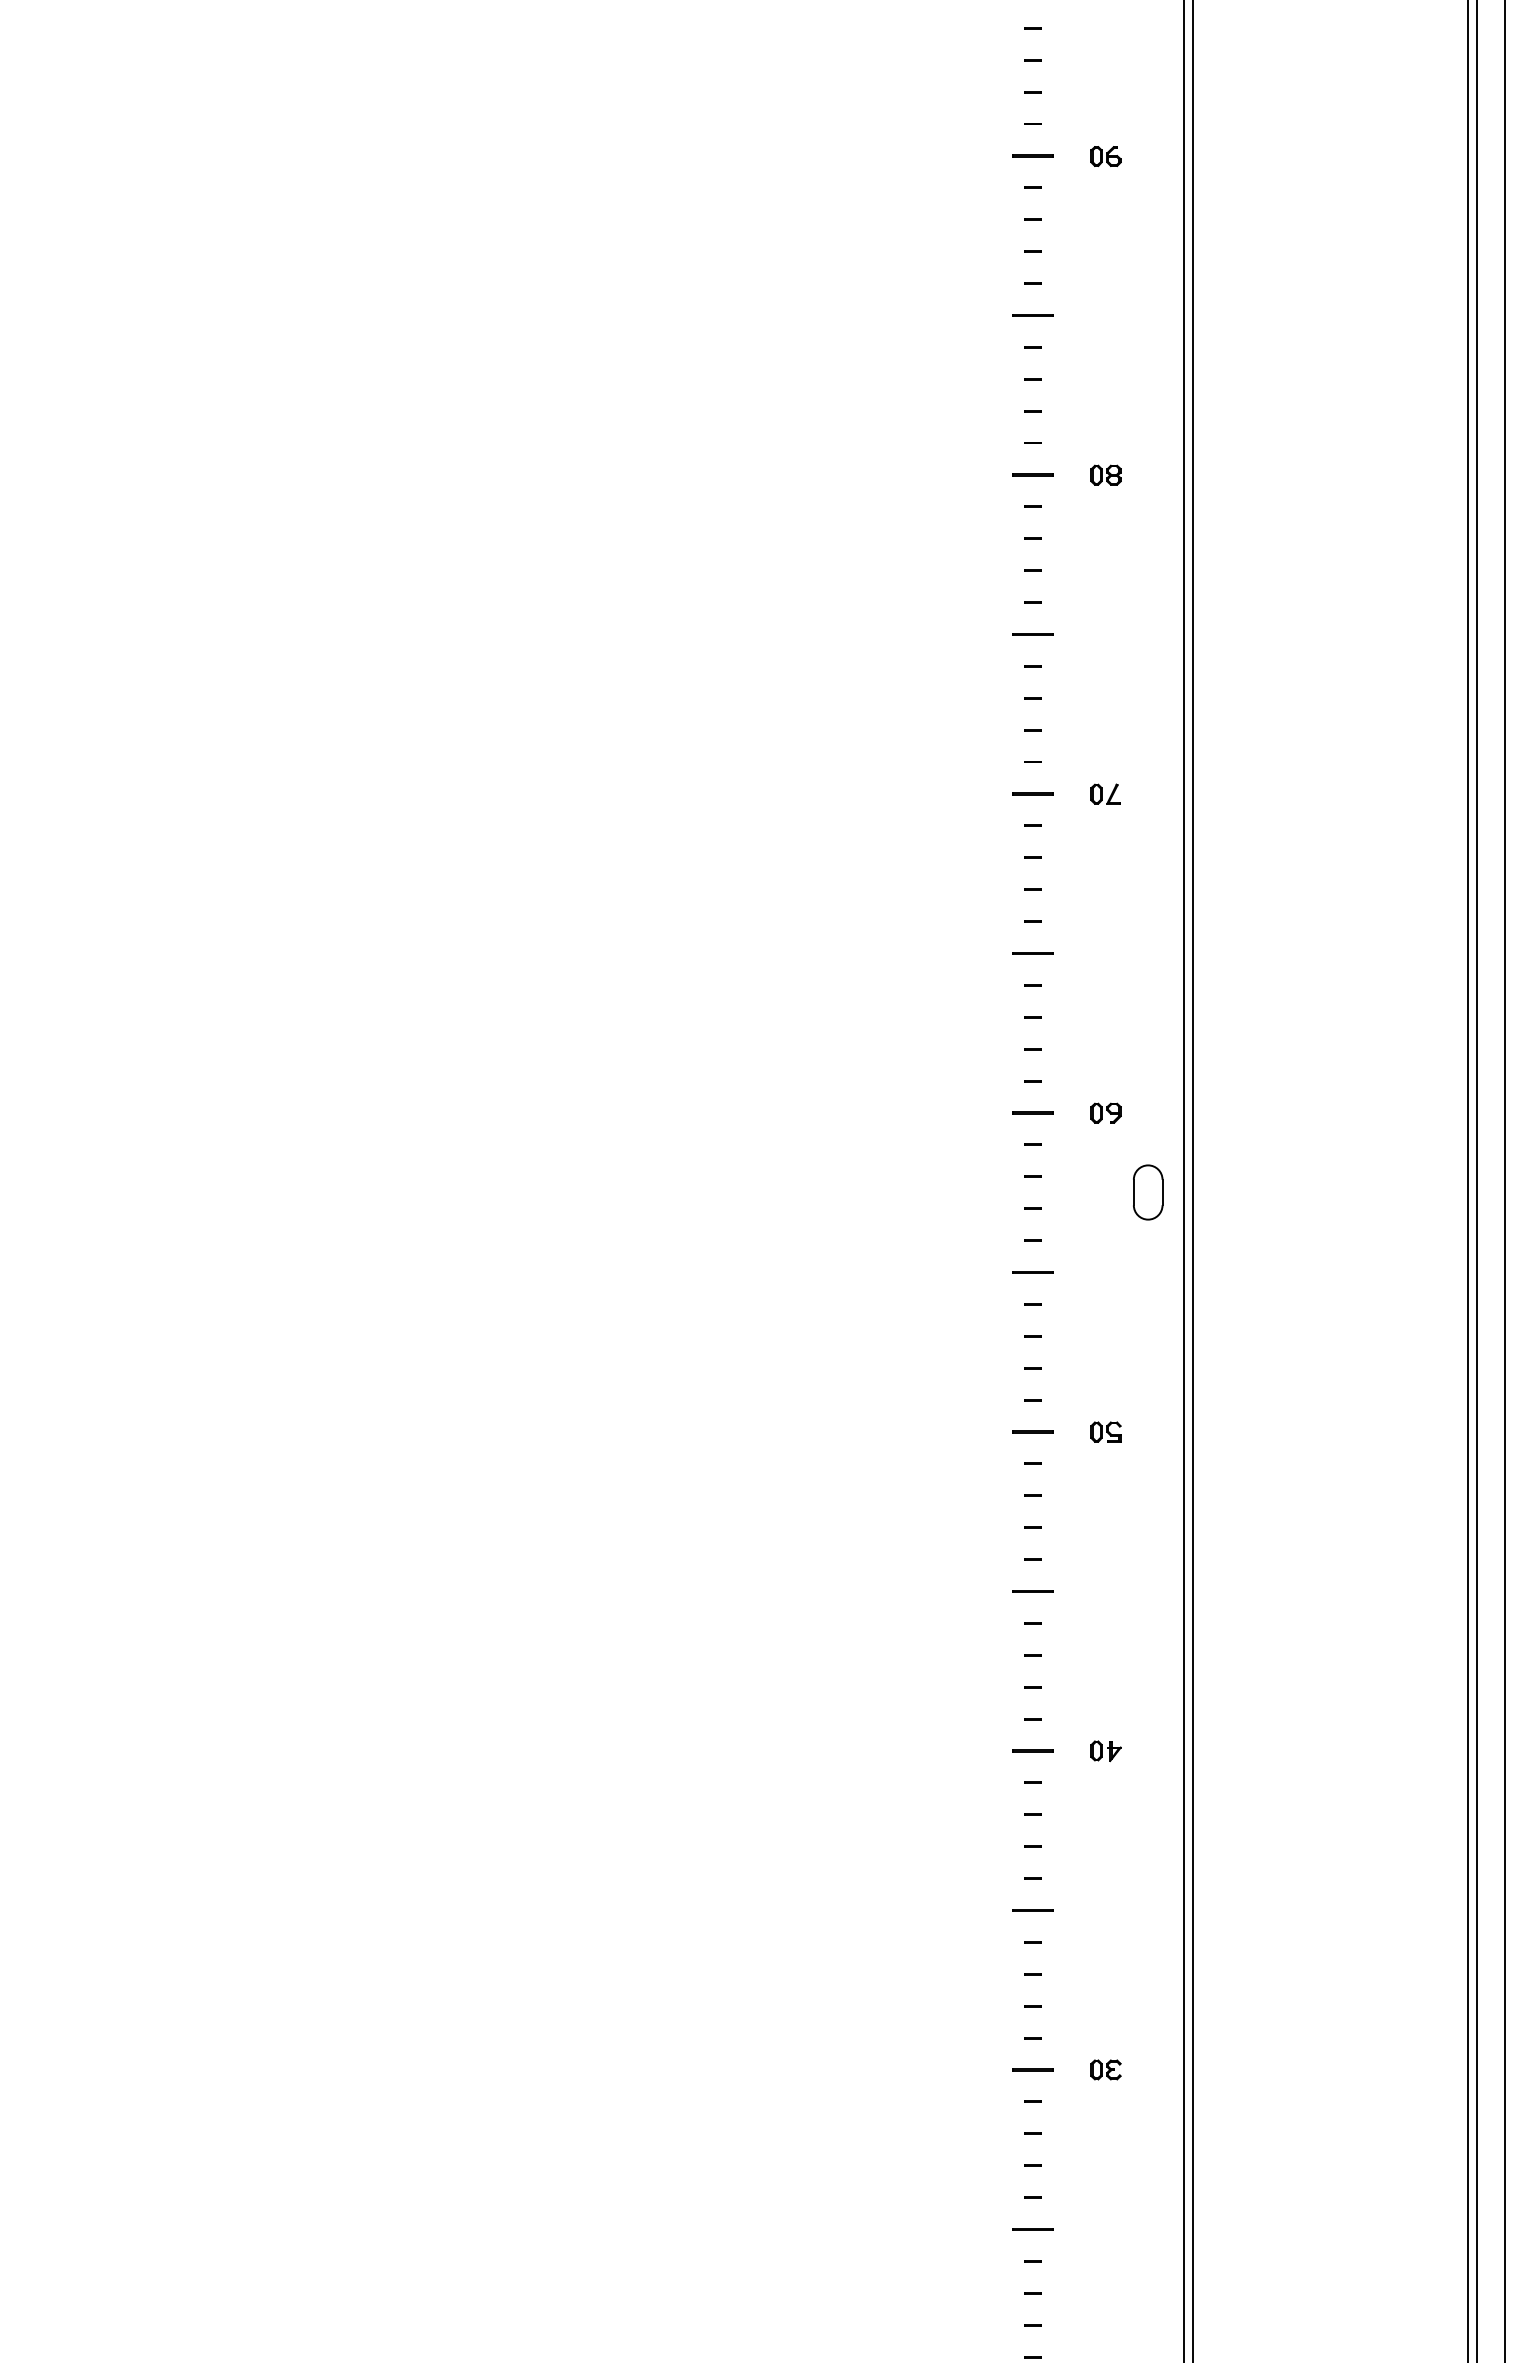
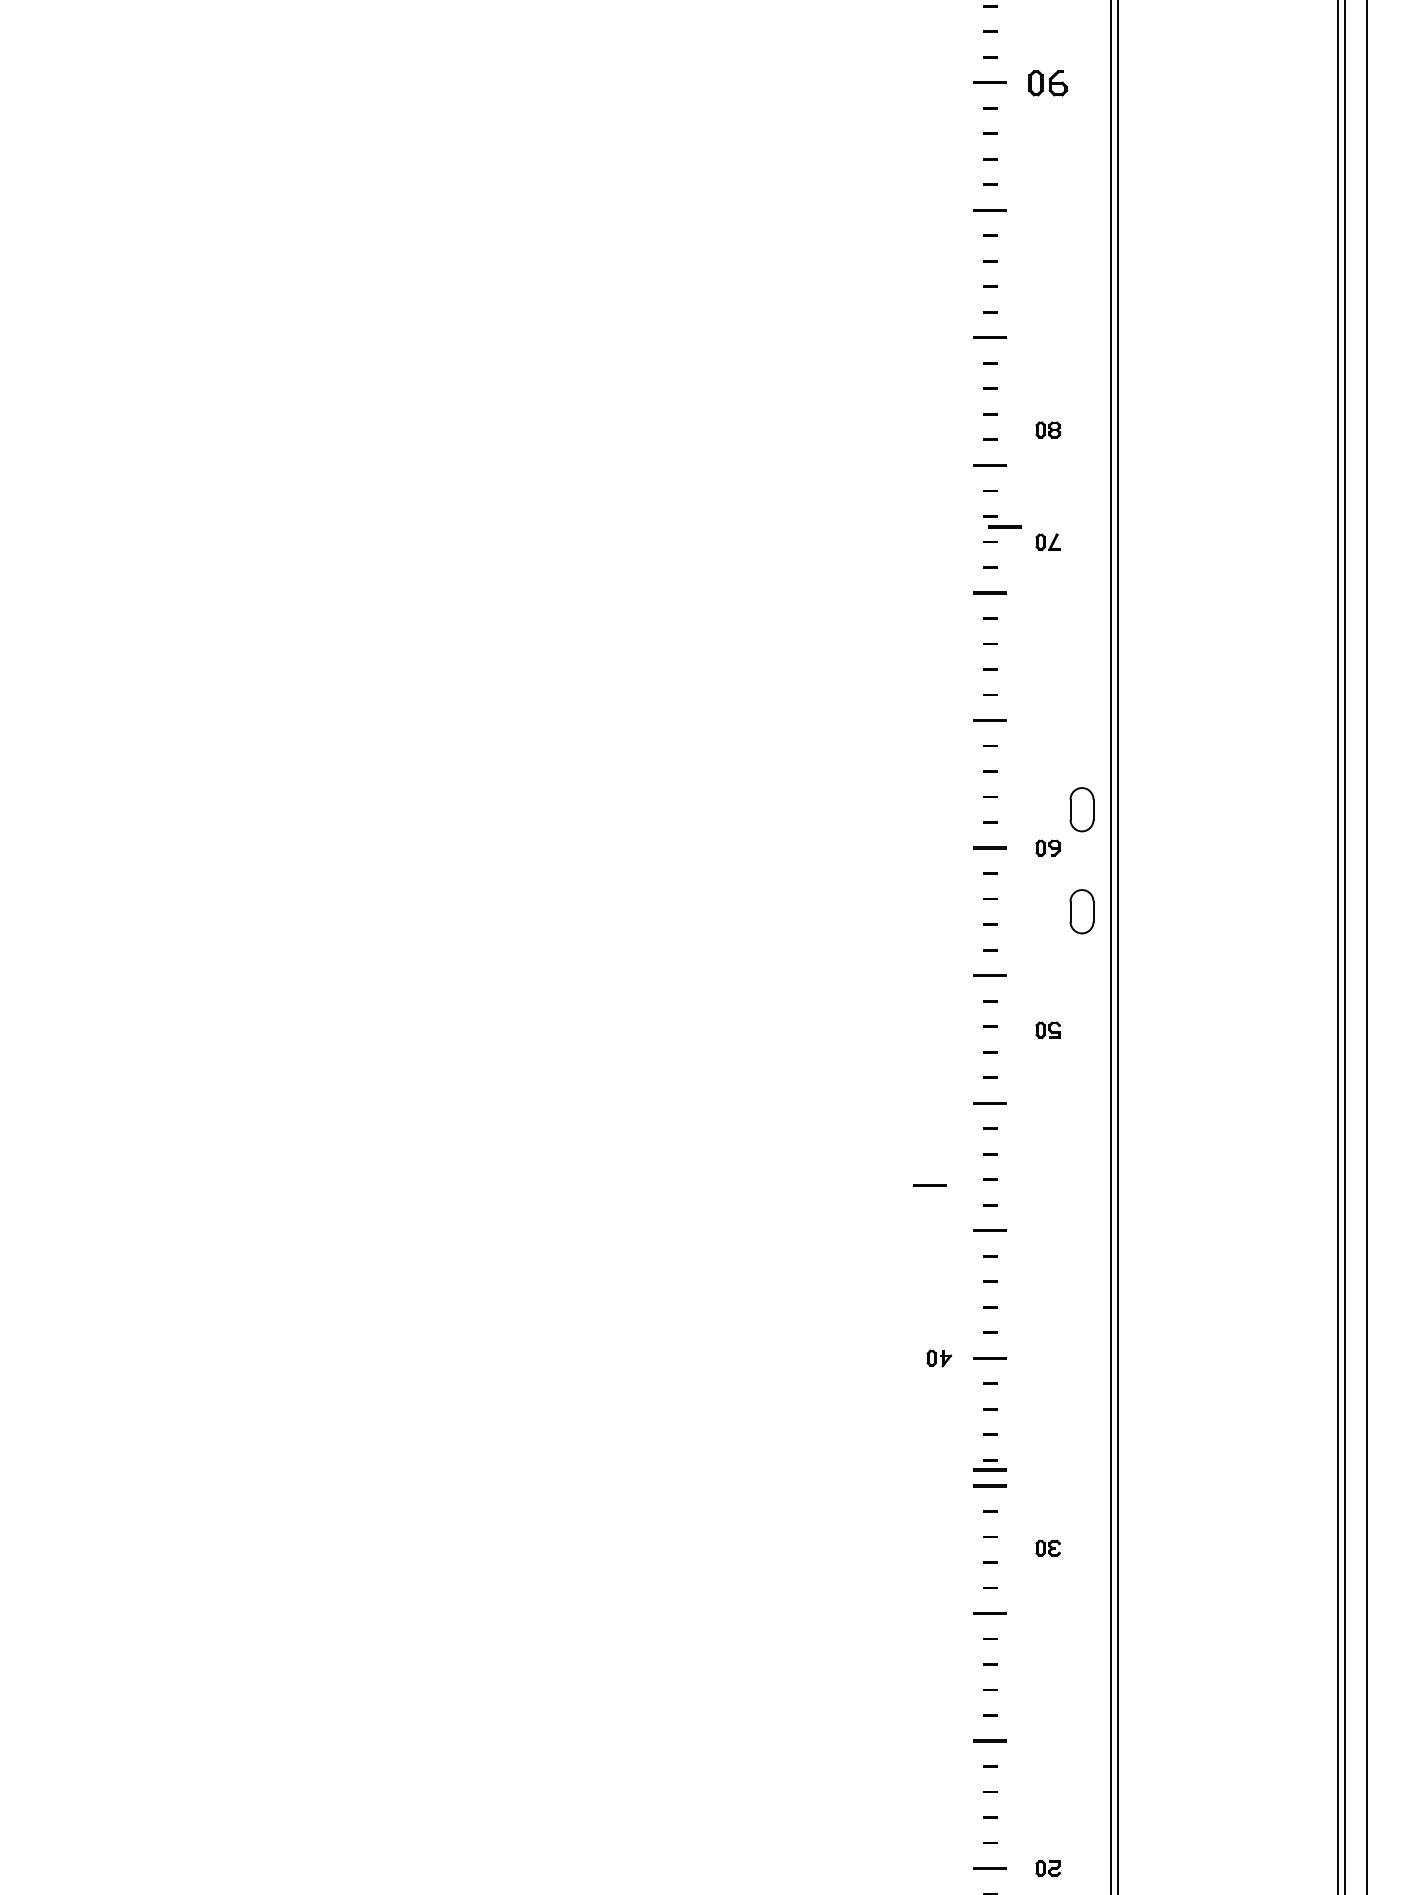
part: (1106, 155) -> (1048, 82), size x1.6
part: (1106, 474) -> (1048, 429), moved
line: (1051, 710) -> (1004, 526), added
part: (1105, 793) -> (1047, 541), moved
part: (1147, 1064) -> (1081, 809), added
part: (1105, 1431) -> (1047, 1029), moved
line: (957, 1534) -> (929, 1185), added
part: (1106, 1751) -> (939, 1358), moved
line: (1032, 1889) -> (989, 1469), added
part: (1105, 2068) -> (1047, 1547), moved

